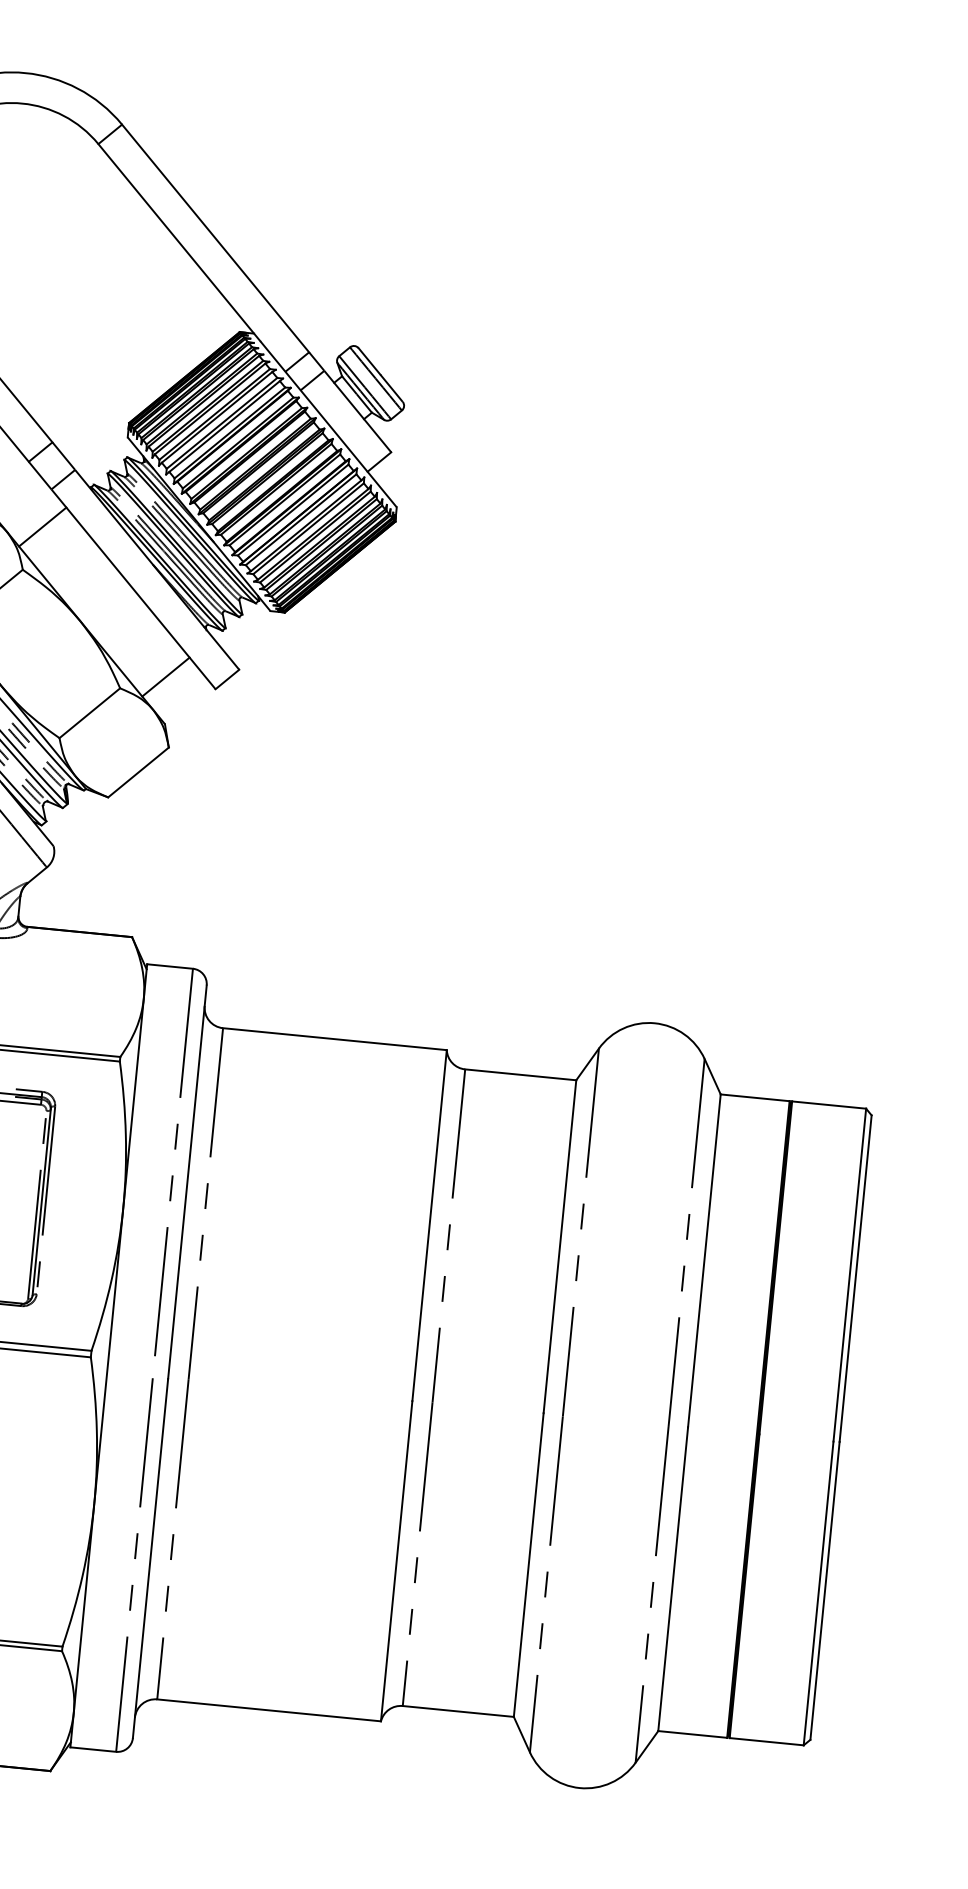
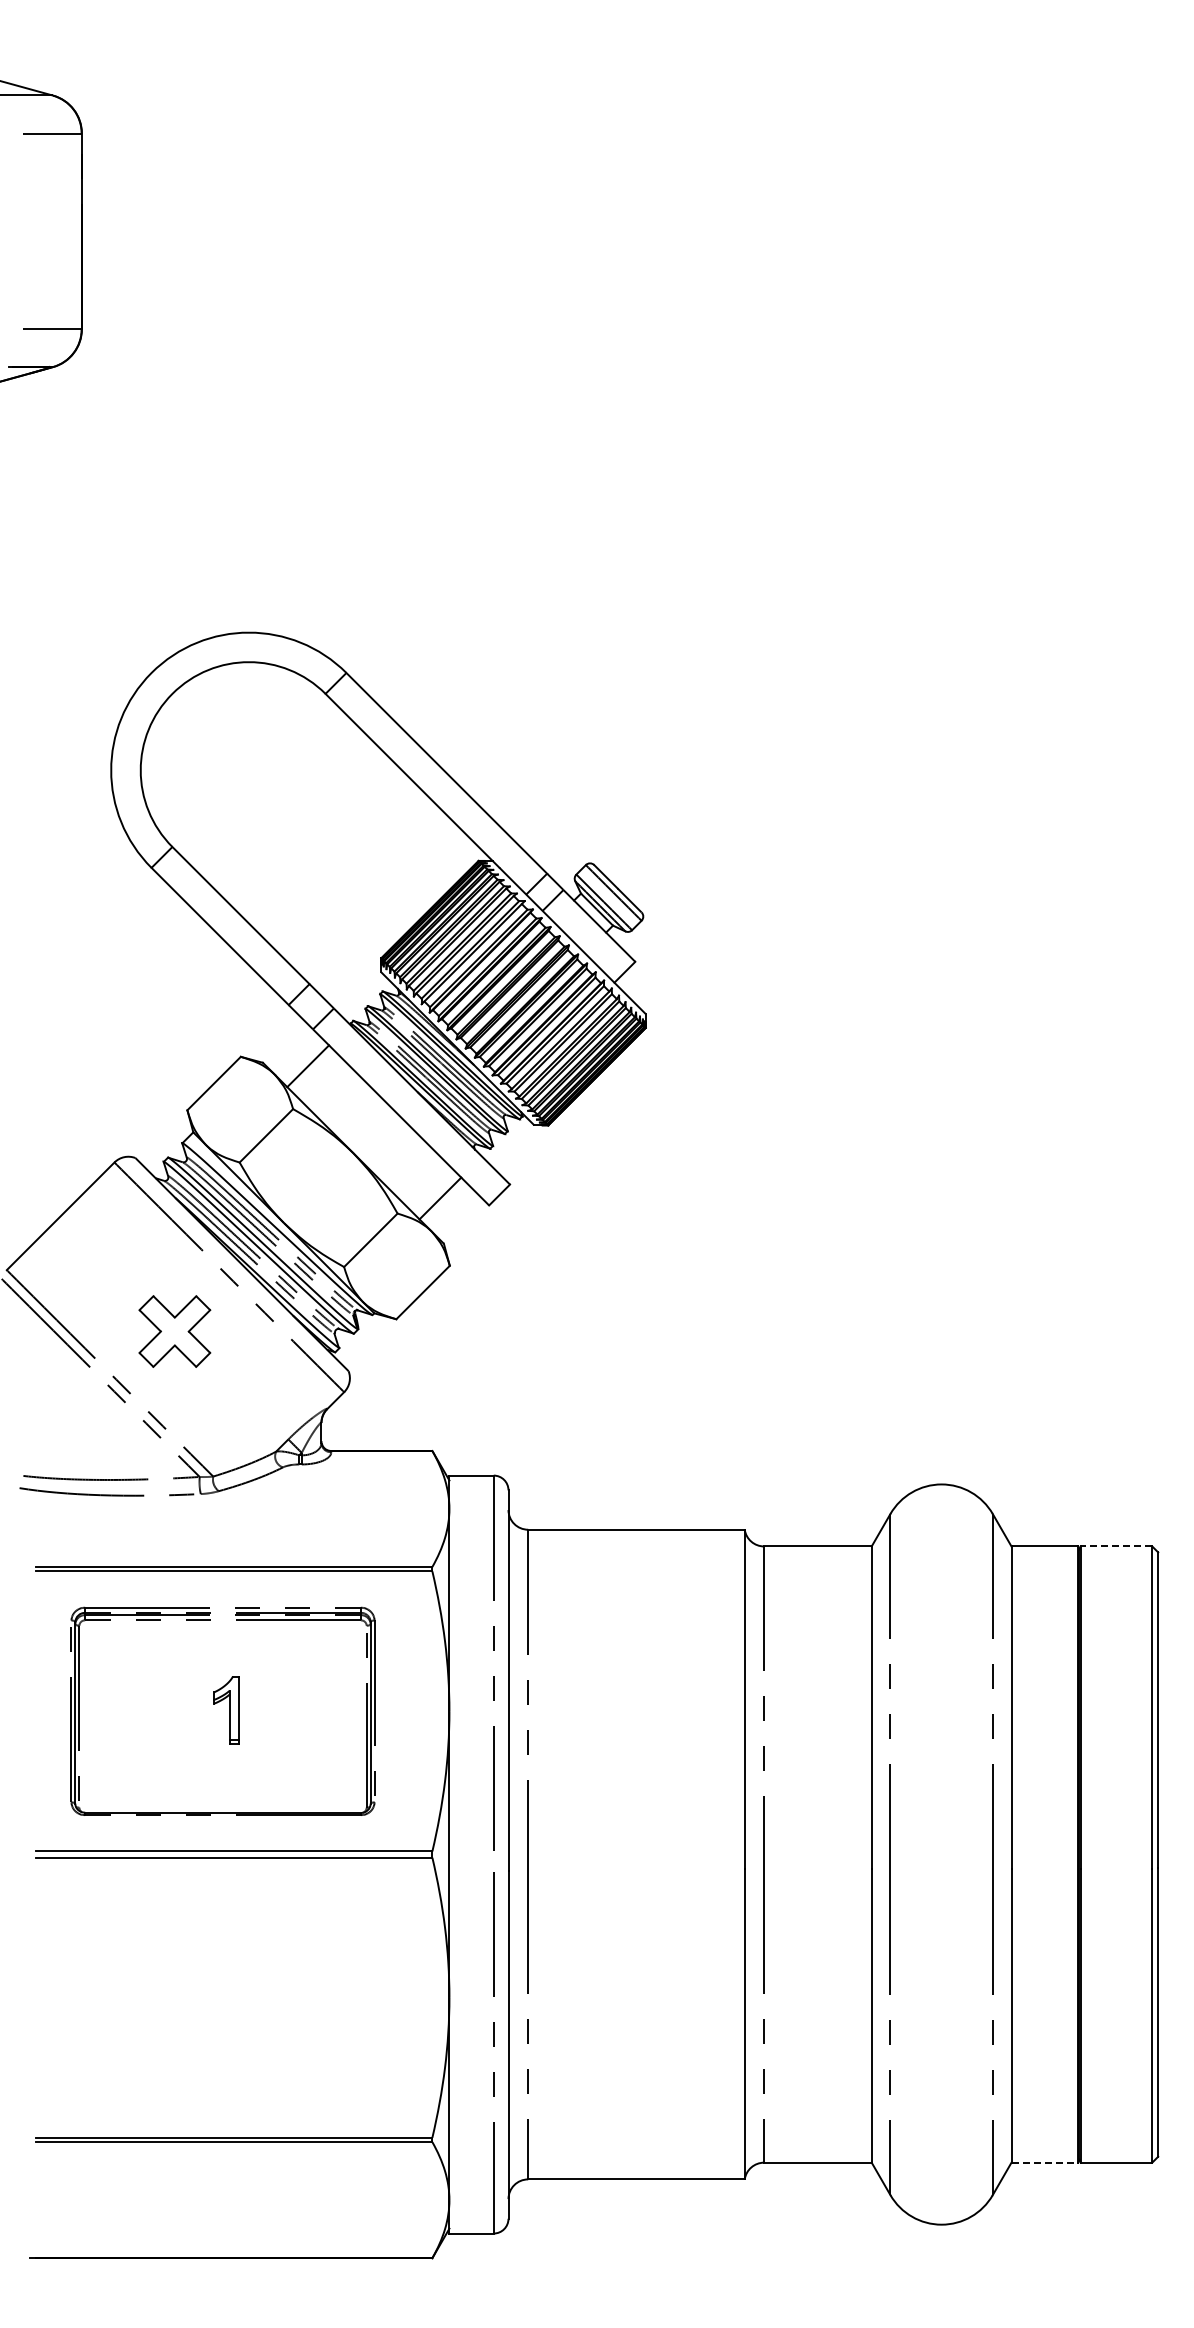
line: (829, 1105) -> (1116, 1546), solid -> dashed
line: (693, 1734) -> (1045, 2162), solid -> dashed

